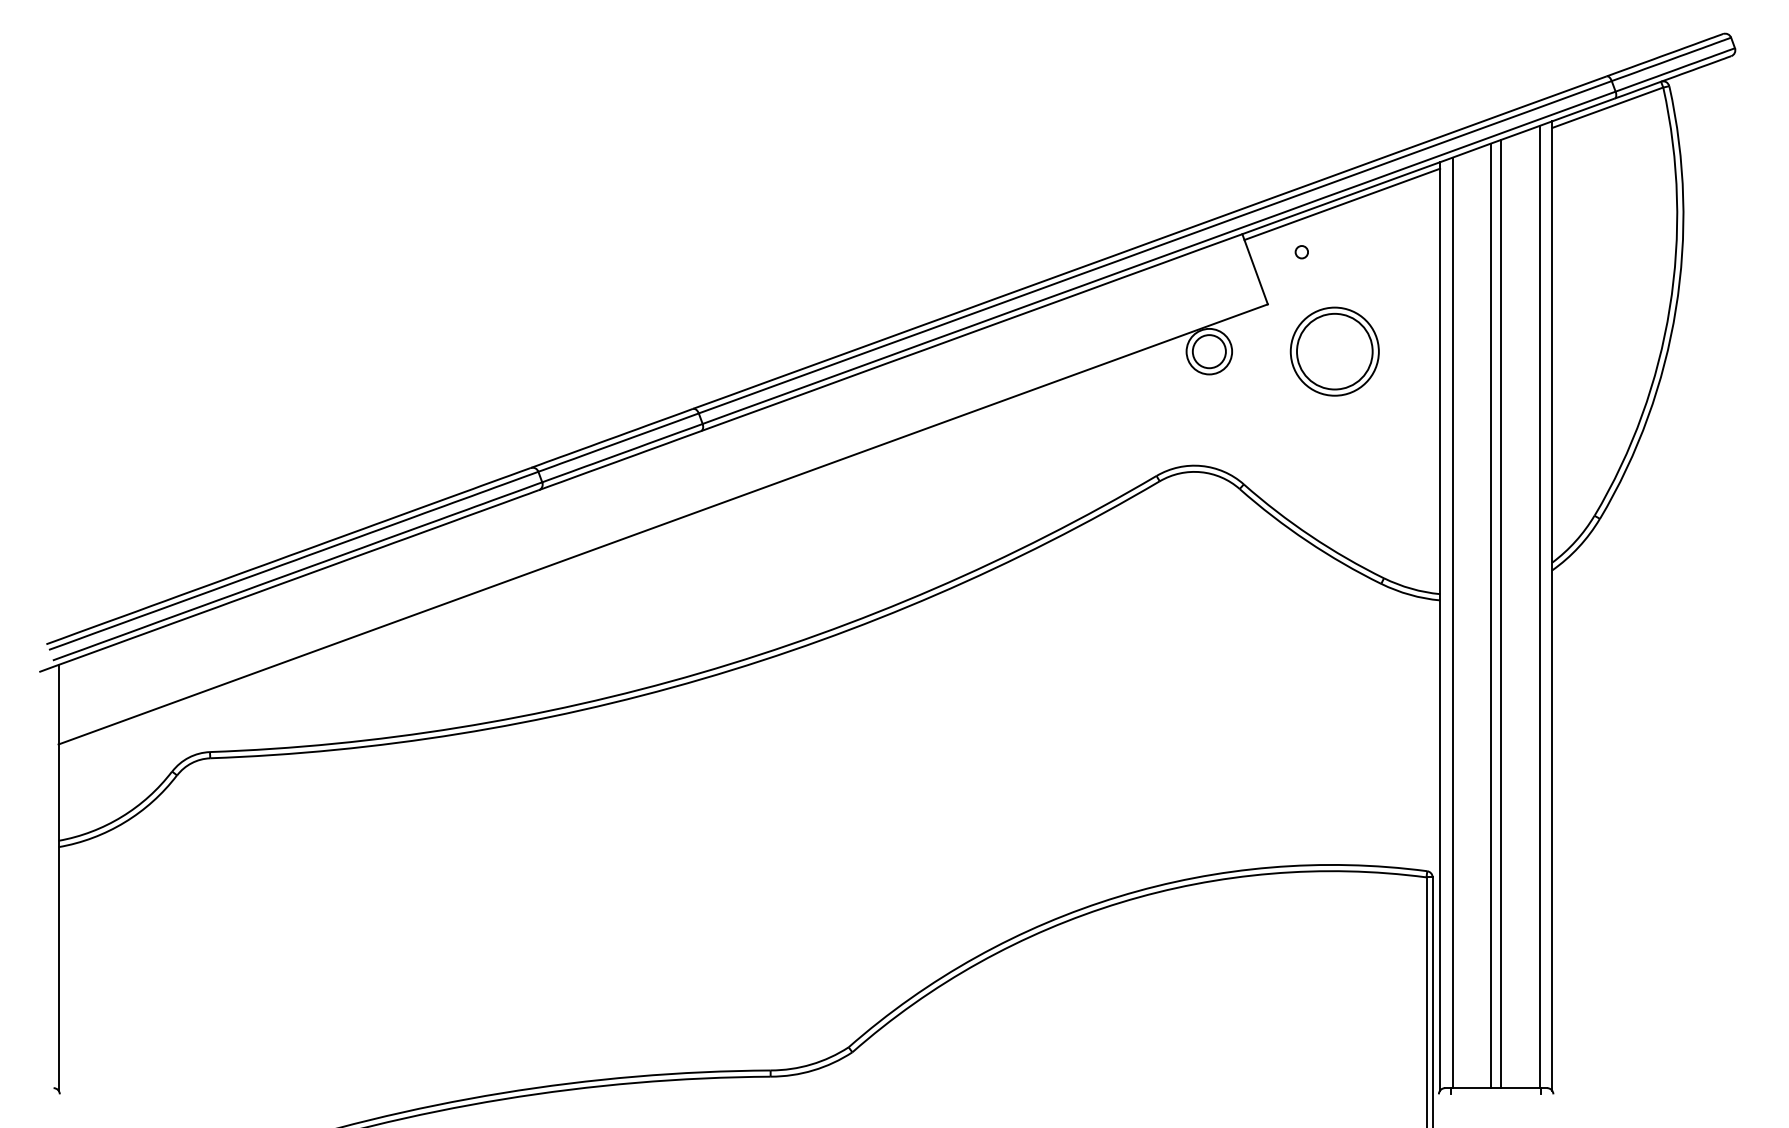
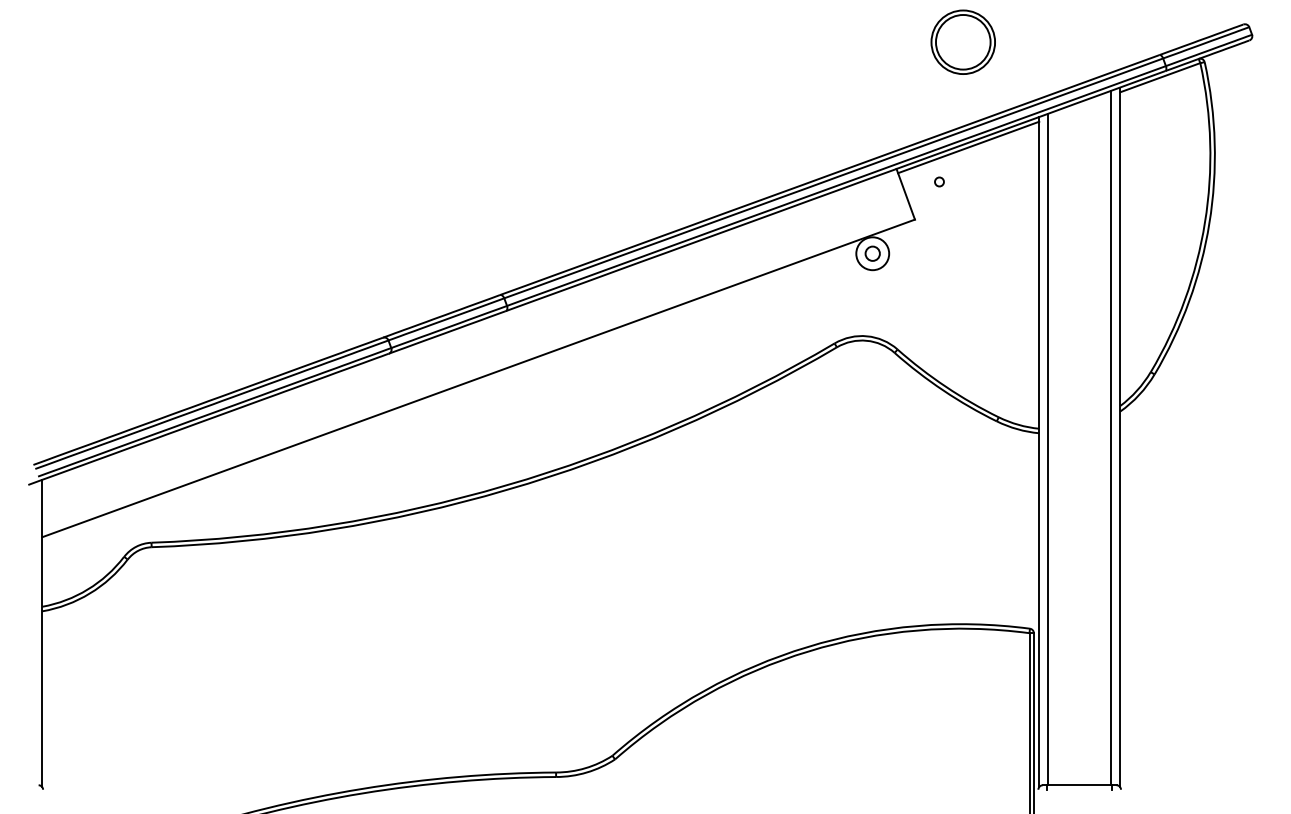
circle: (1208, 351) -> (872, 253), size x0.6
part: (1334, 351) -> (963, 42), moved
line: (1501, 613) -> (1083, 442), removed
line: (1491, 615) -> (1076, 444), removed

